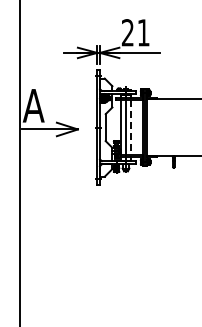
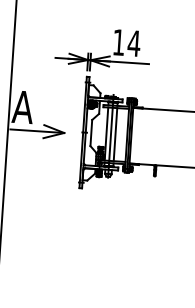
text: (135, 32) -> (126, 42), 21 -> 14
line: (130, 128) -> (115, 135), dashed -> solid

